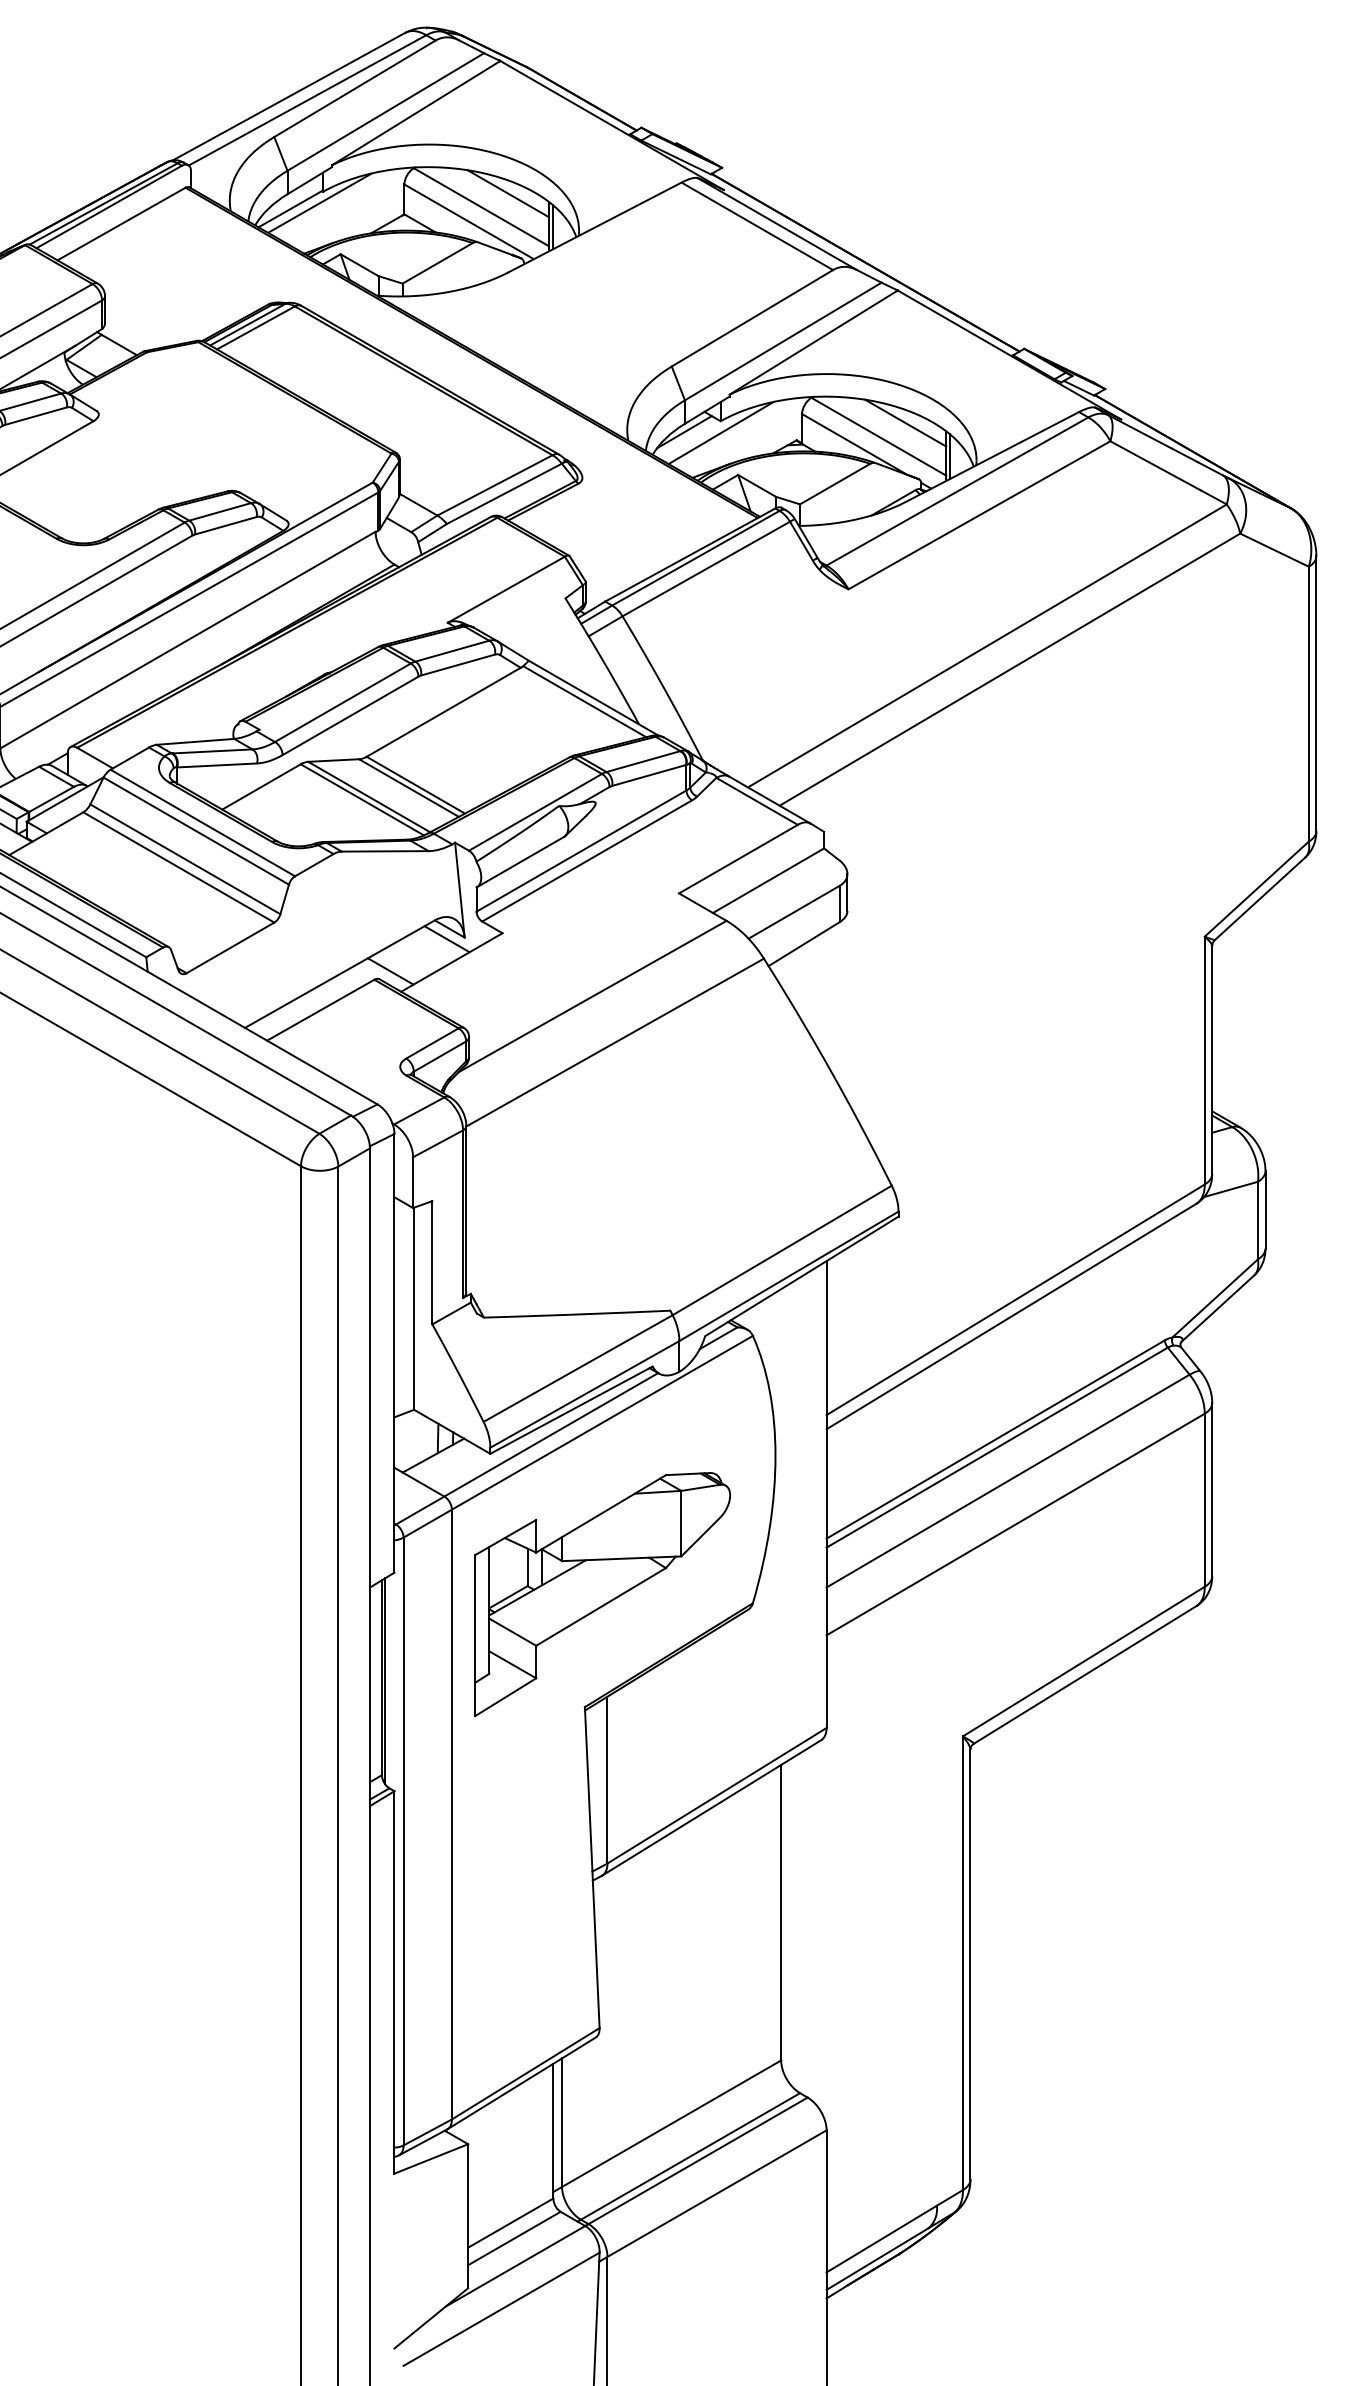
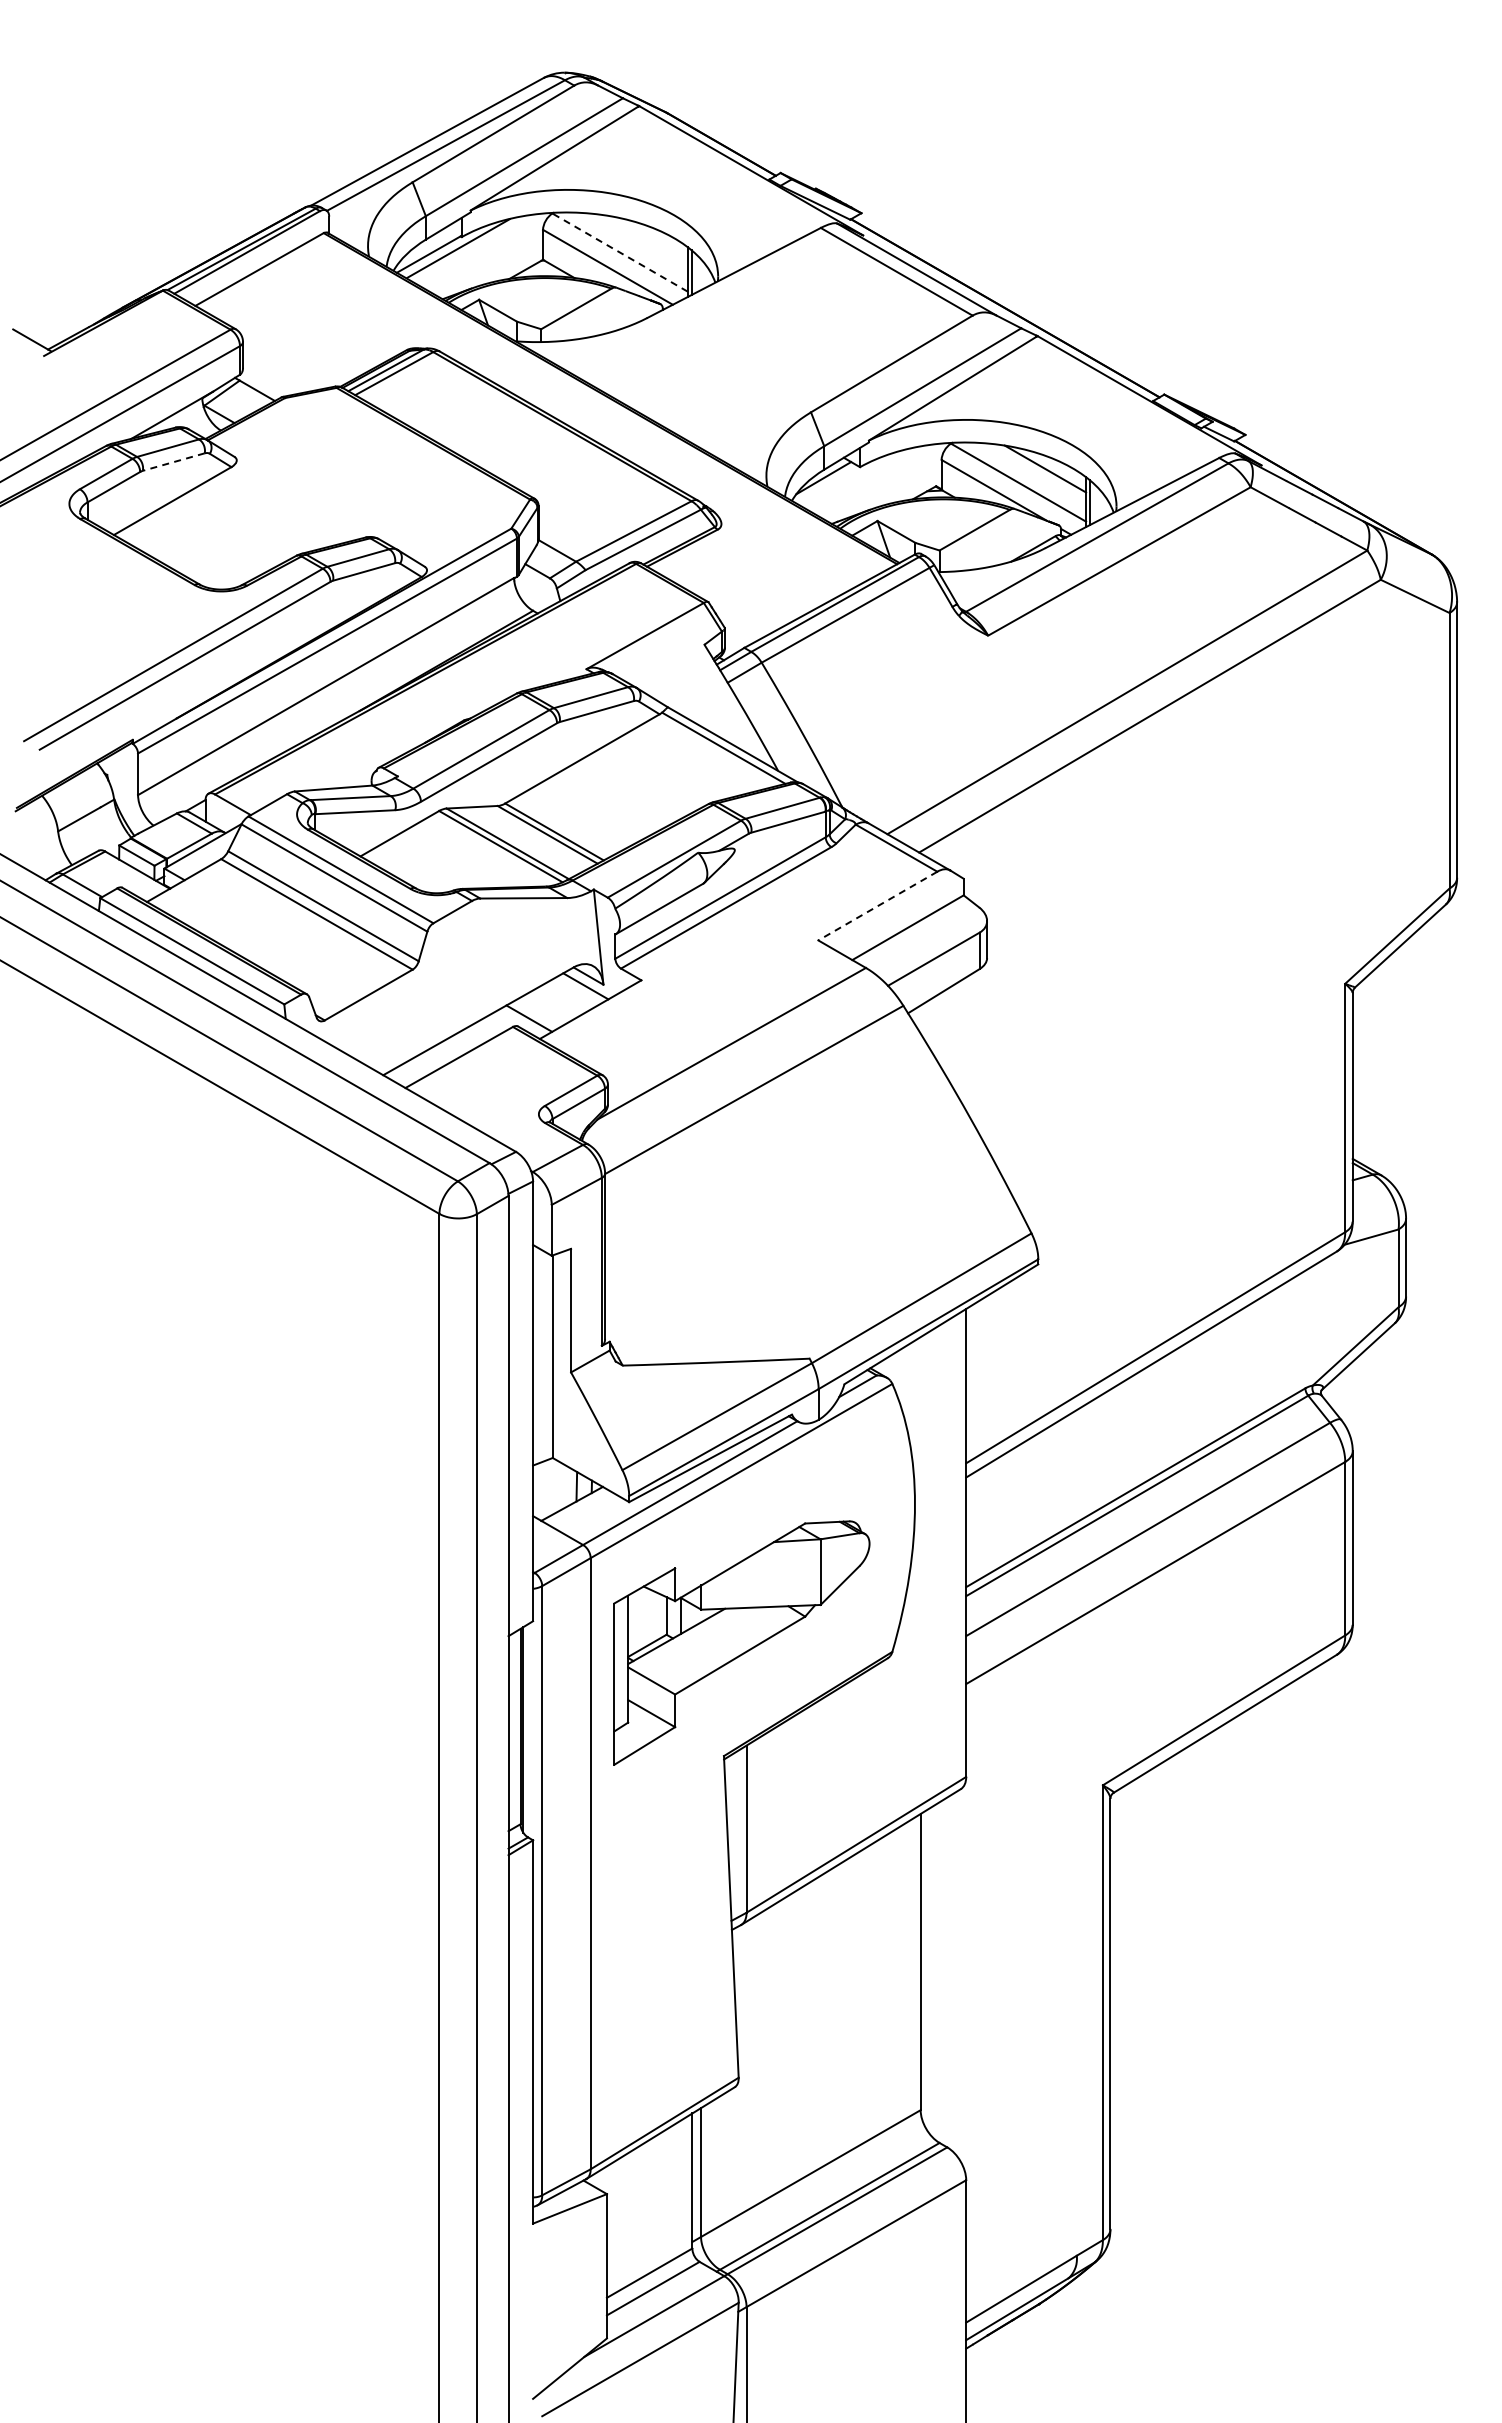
line: (507, 193) -> (646, 238), removed
line: (480, 207) -> (619, 252), solid -> dashed
line: (35, 416) -> (173, 462), solid -> dashed
line: (721, 432) -> (860, 478), removed
line: (738, 859) -> (877, 906), solid -> dashed

